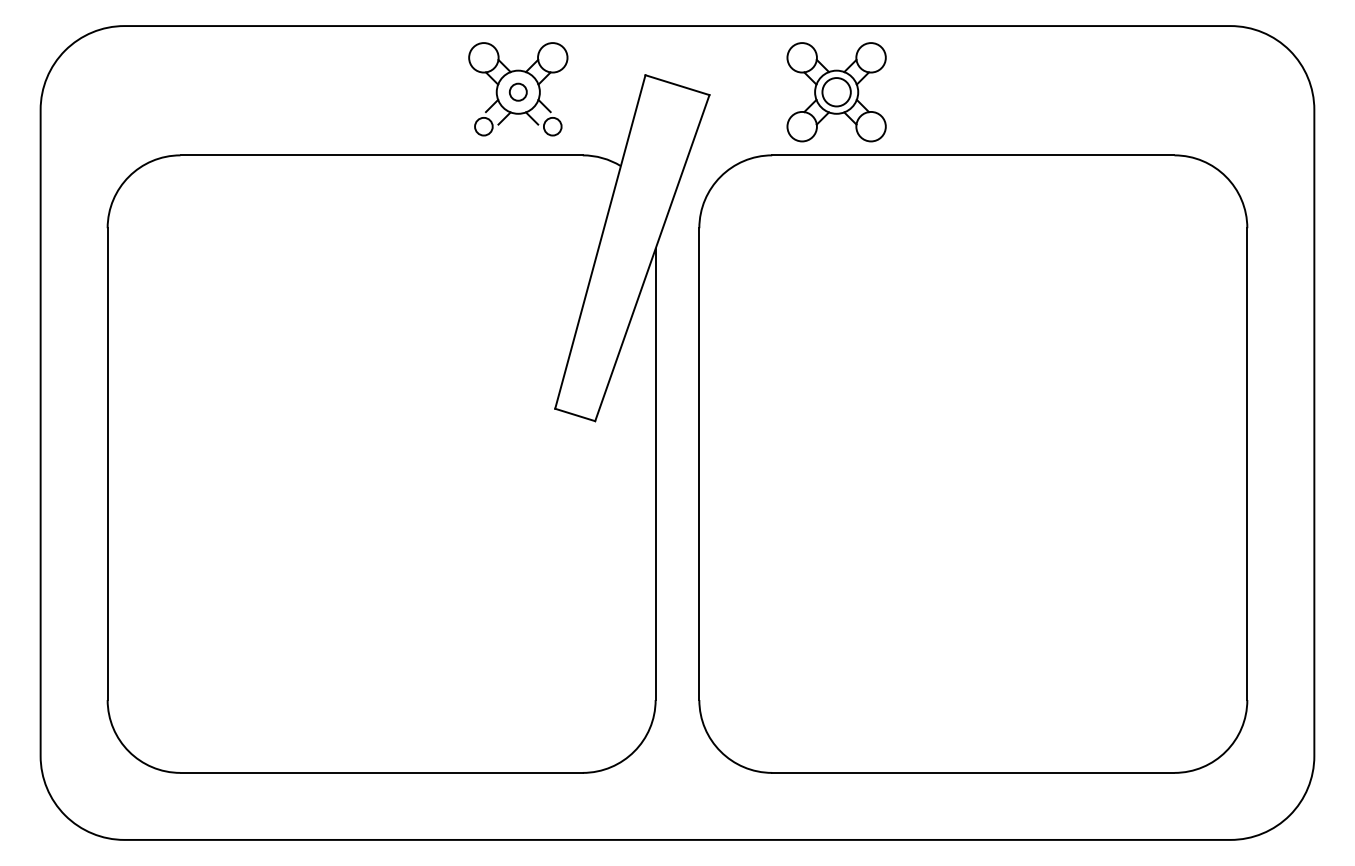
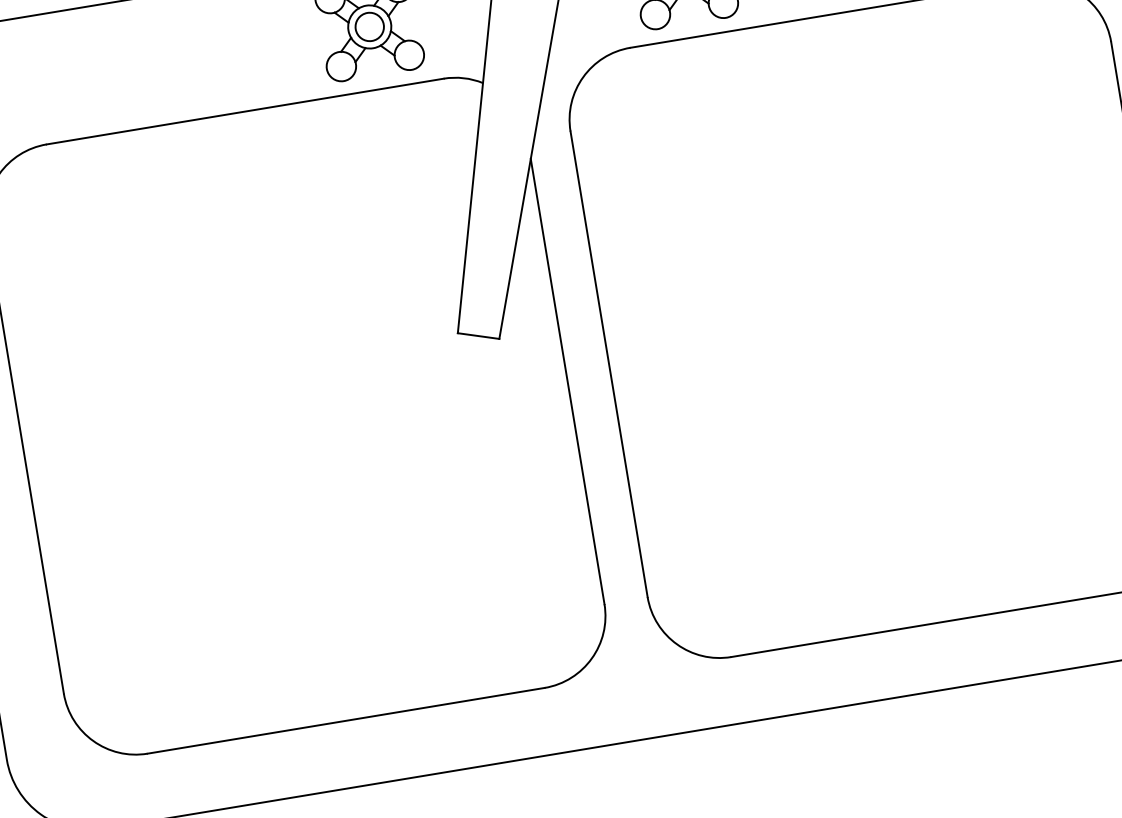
circle: (518, 92) -> (369, 27), size x1.67
circle: (483, 126) -> (340, 66), size x1.67
circle: (552, 126) -> (409, 55), size x1.67

